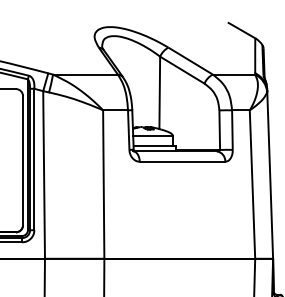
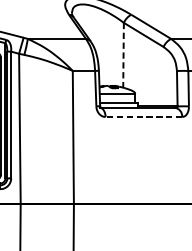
line: (159, 93) -> (123, 55), solid -> dashed
line: (182, 161) -> (143, 116), solid -> dashed

